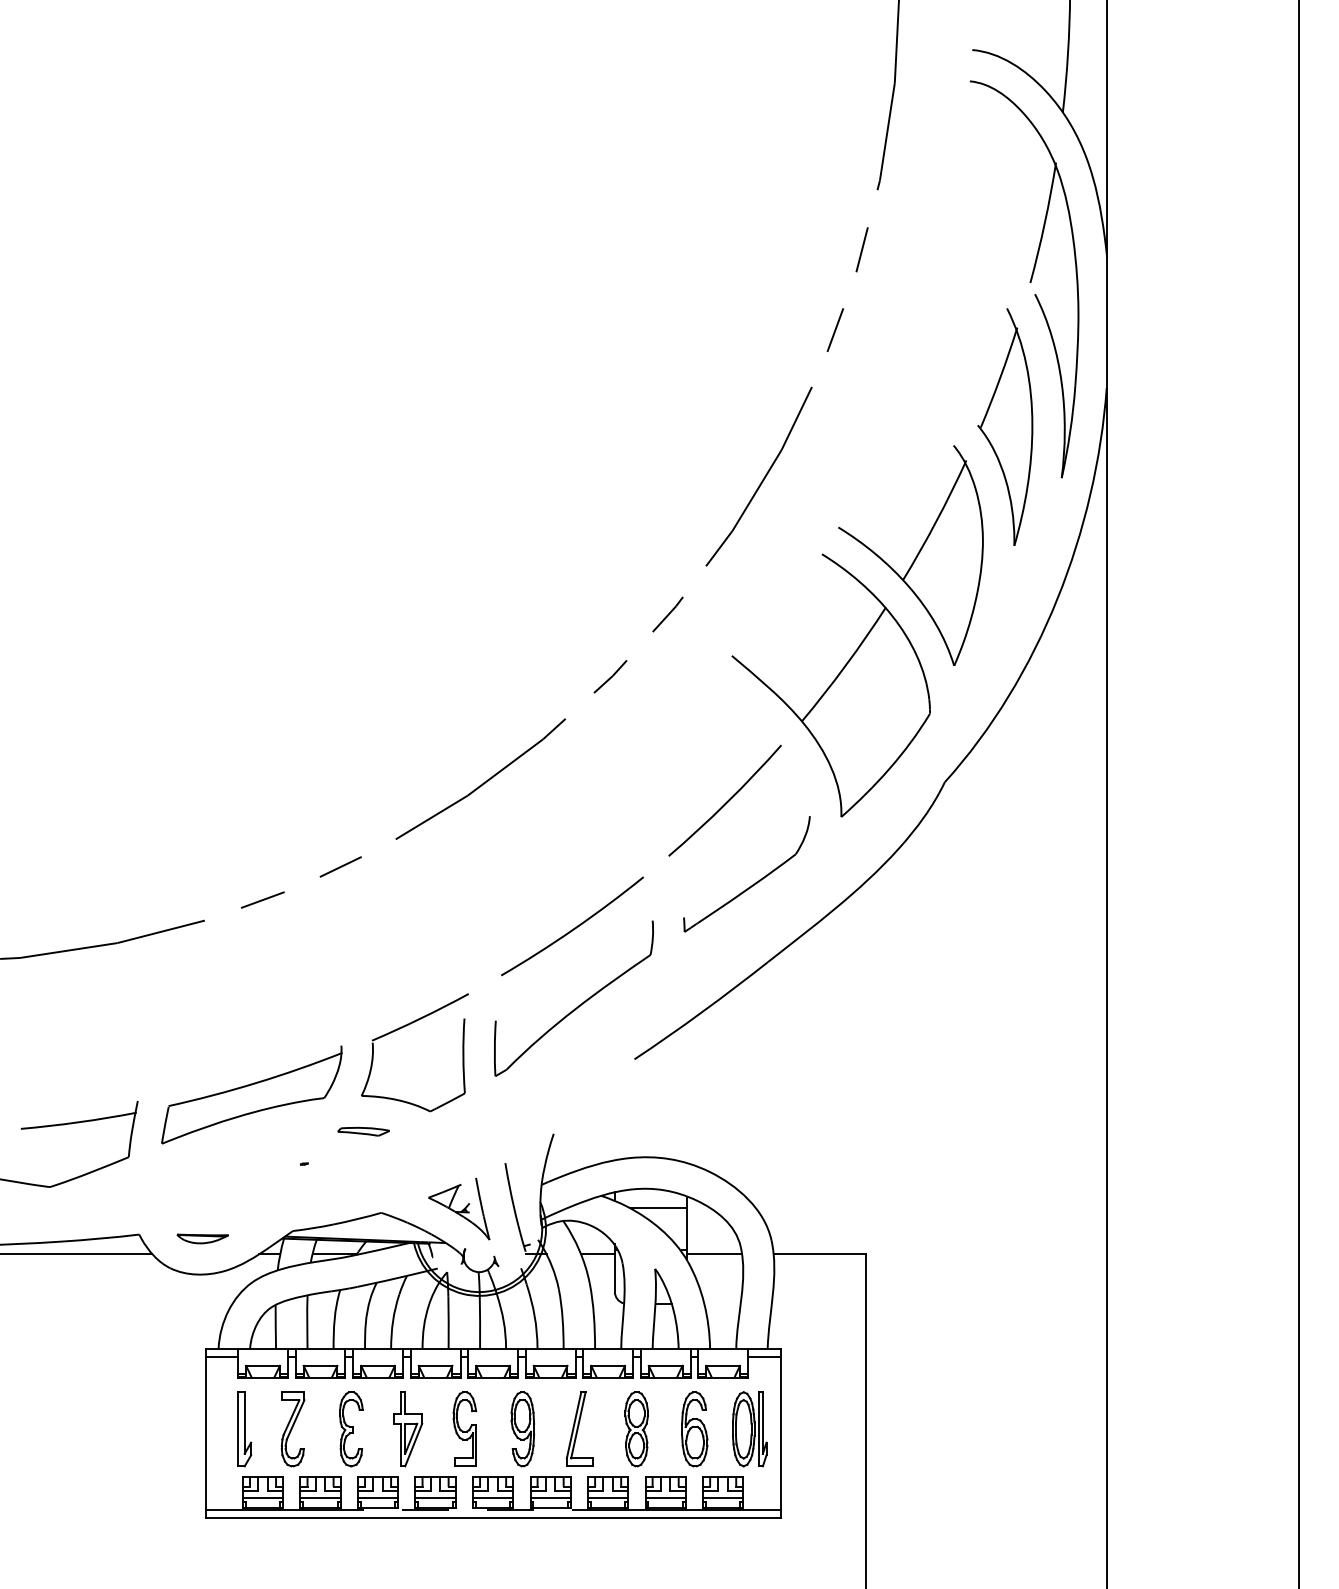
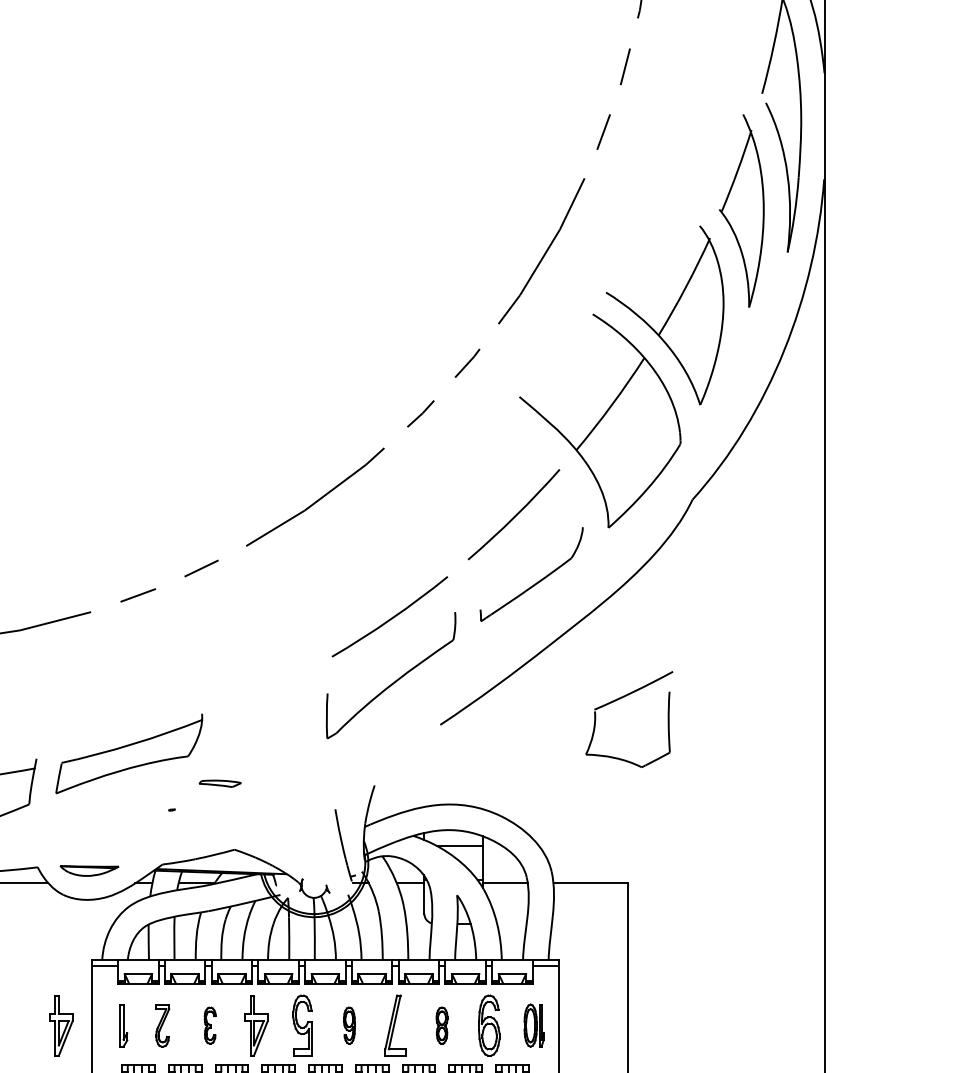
part: (402, 1028) -> (619, 699), moved
part: (459, 1208) -> (298, 846), removed
part: (202, 1238) -> (89, 870), size x1.4
part: (168, 1429) -> (61, 1025), added
part: (244, 1429) -> (123, 1025), size x0.7
part: (292, 1429) -> (162, 1025), size x0.7
part: (351, 1429) -> (210, 1025), size x0.6
part: (522, 1429) -> (349, 1025), size x0.6
part: (636, 1429) -> (441, 1025), size x0.6
part: (749, 1429) -> (533, 1025), size x0.7

